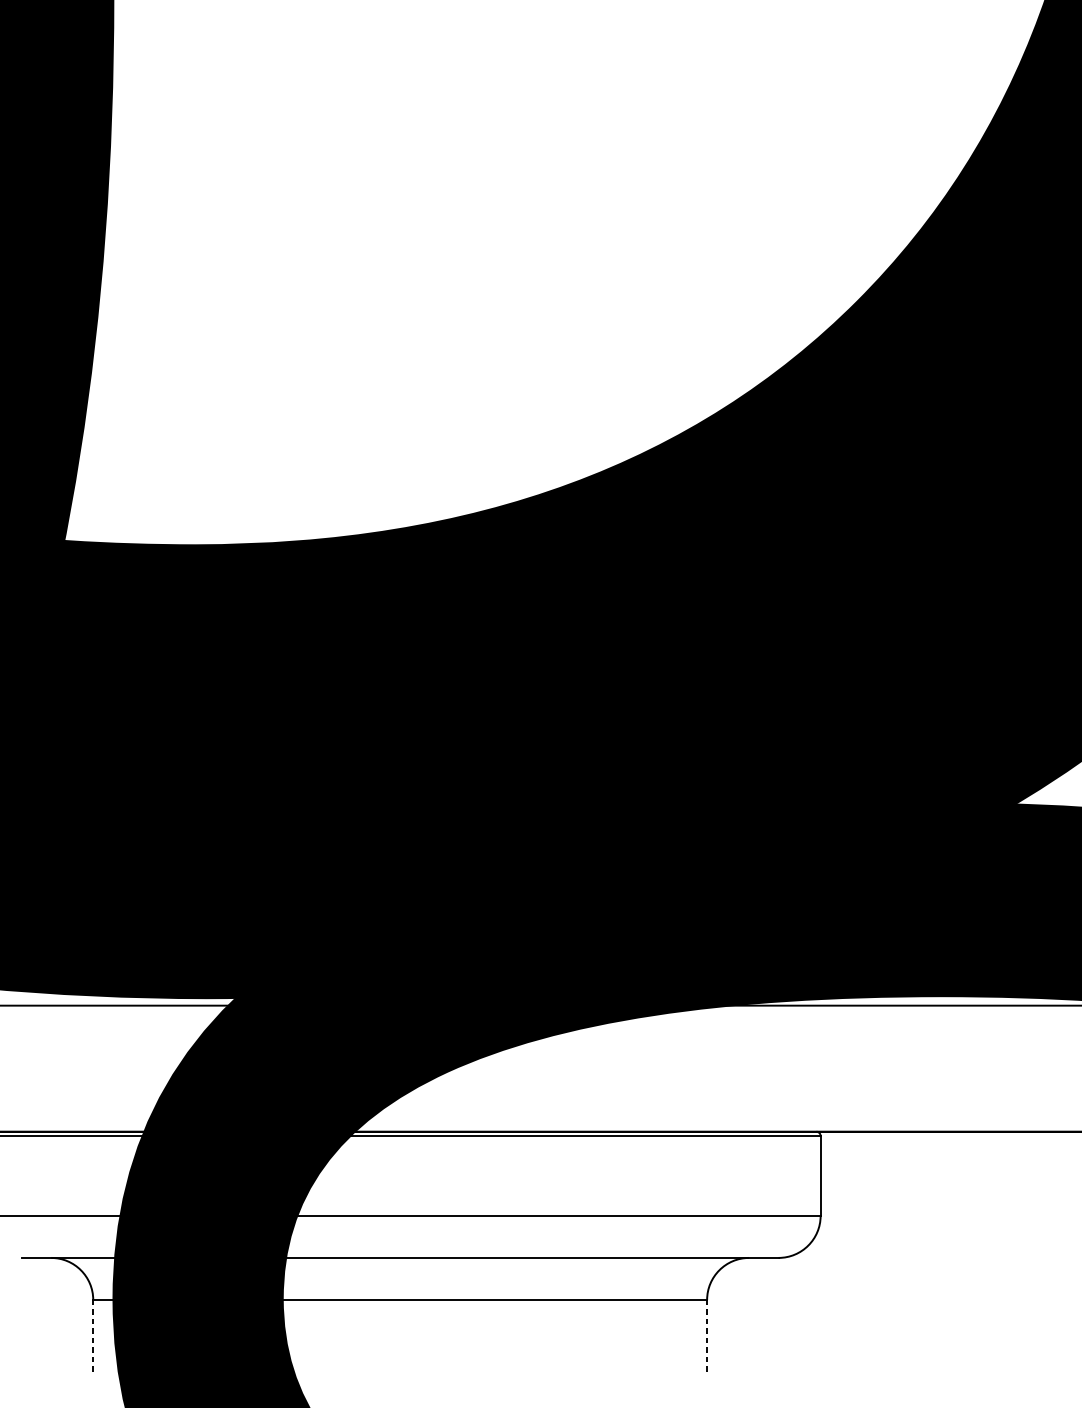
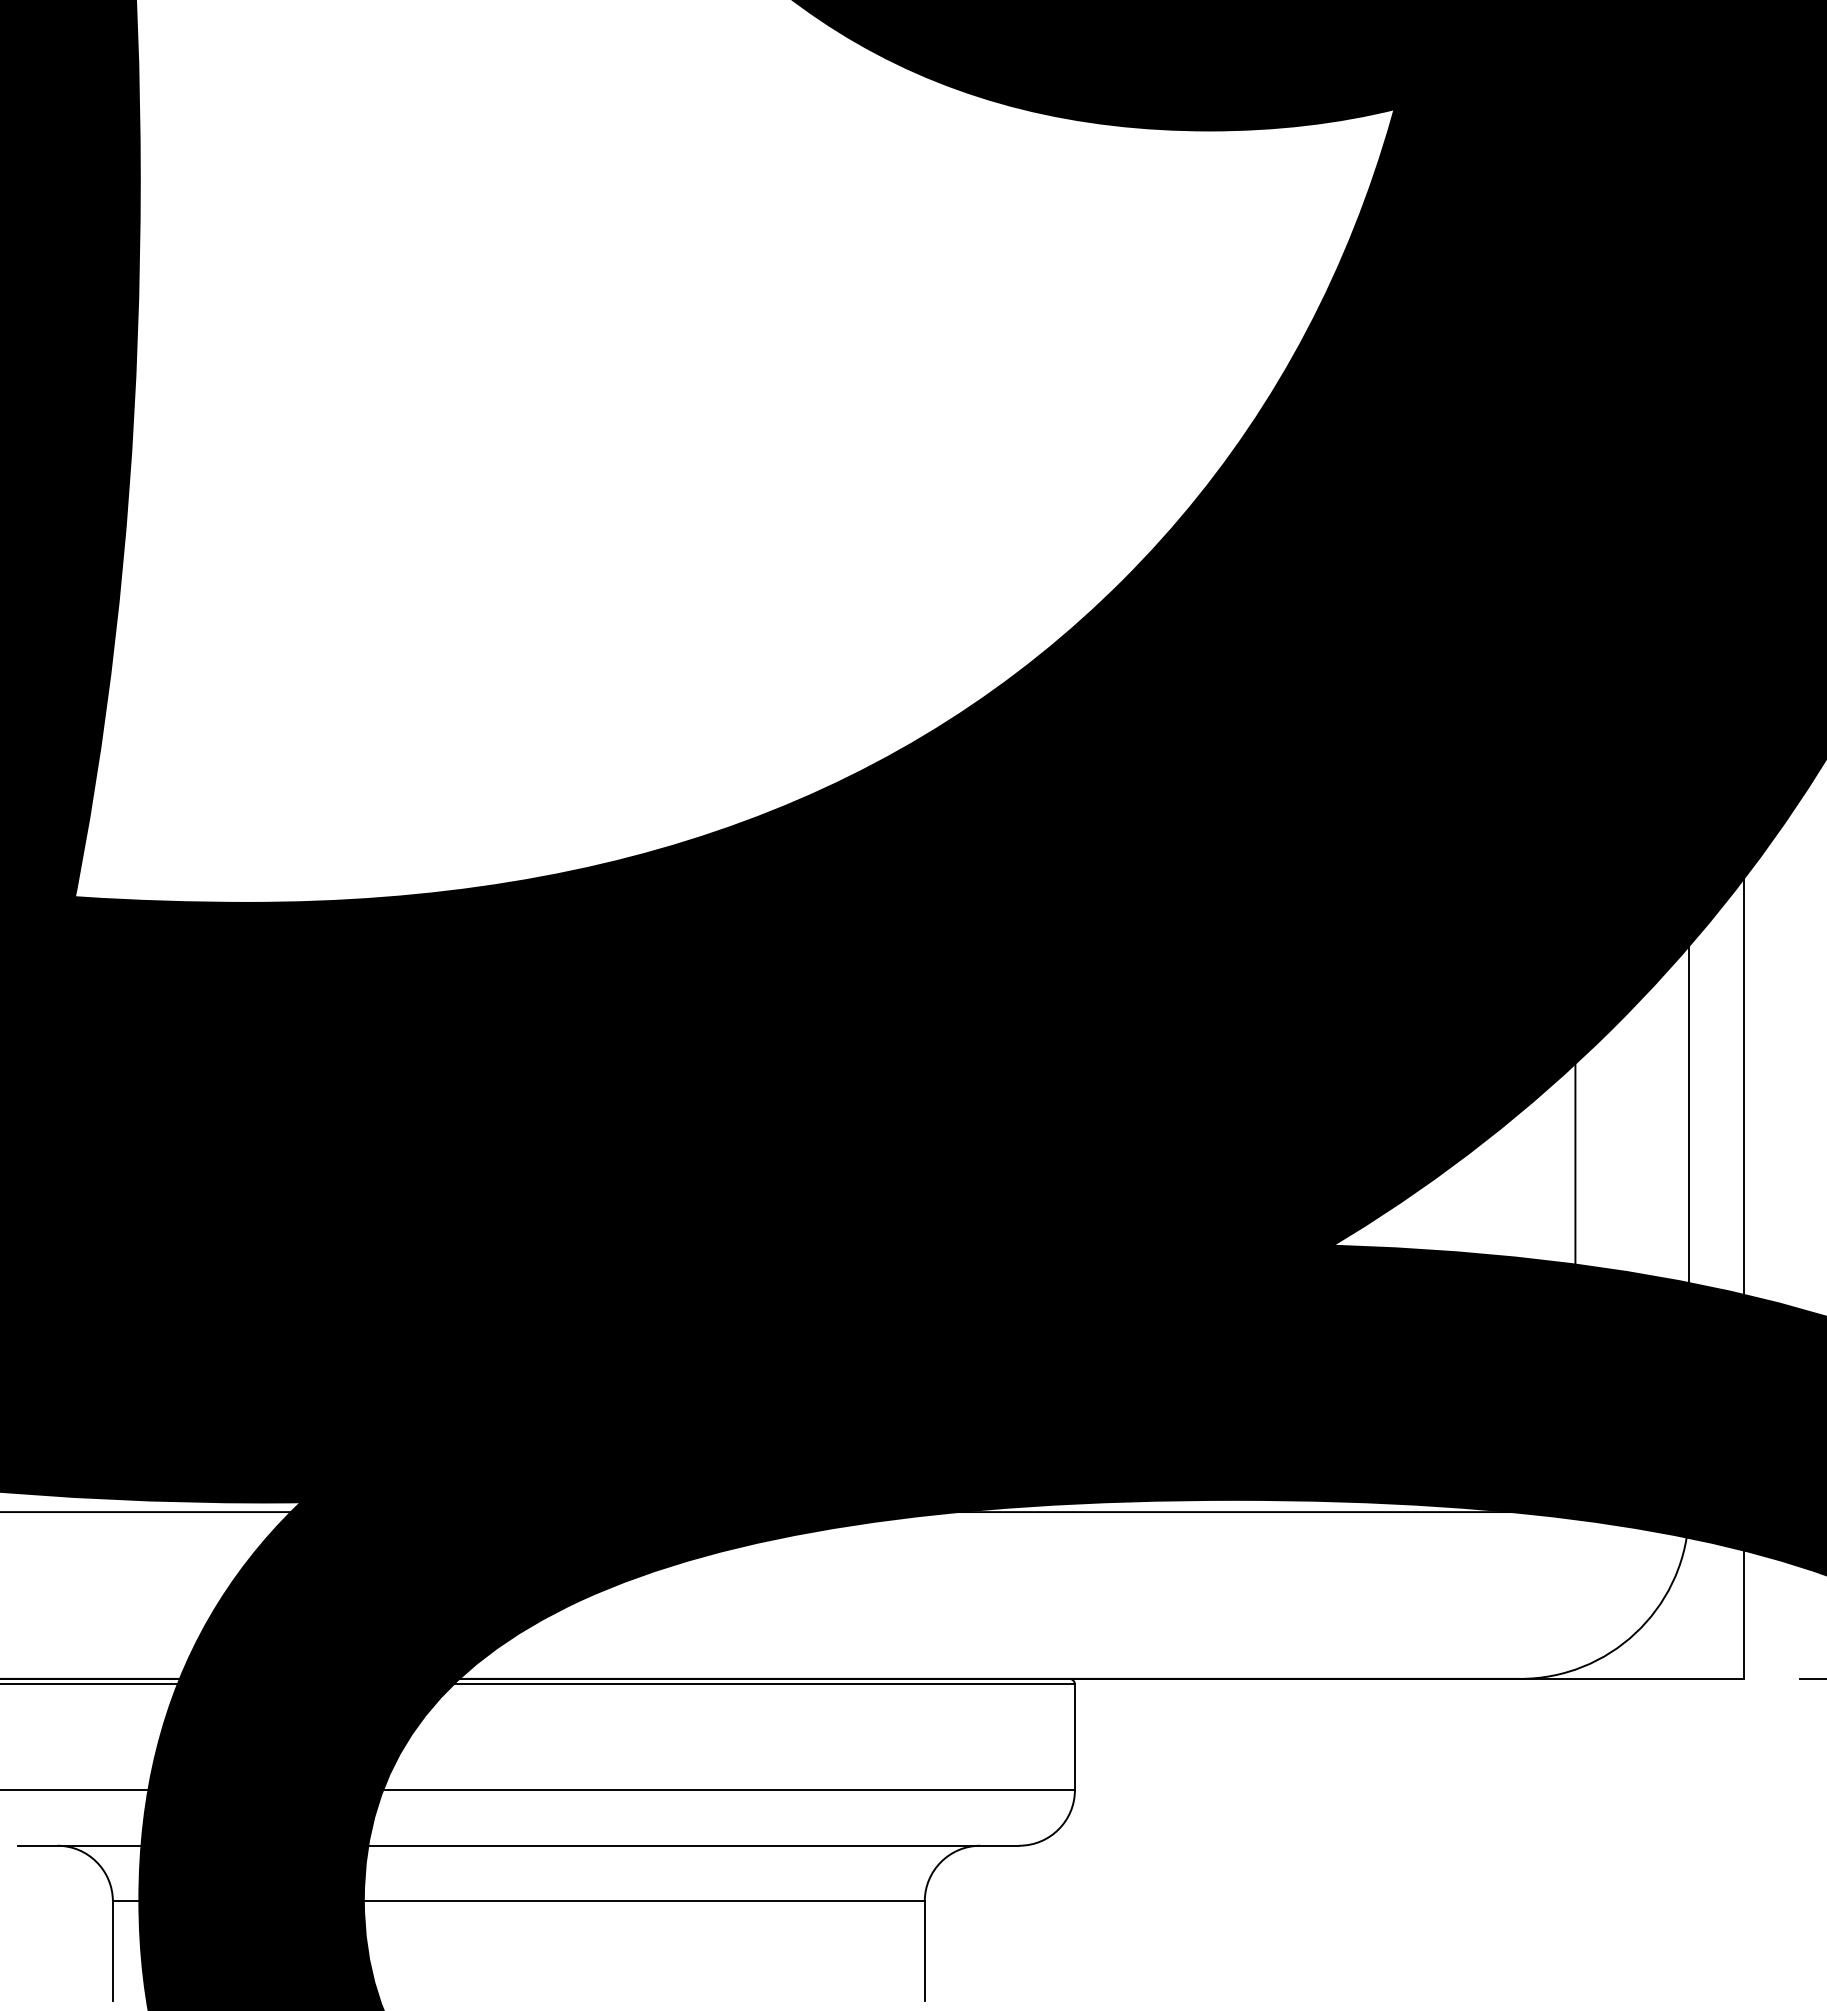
line: (92, 1337) -> (112, 1951), dashed -> solid
line: (706, 1337) -> (924, 1951), dashed -> solid

